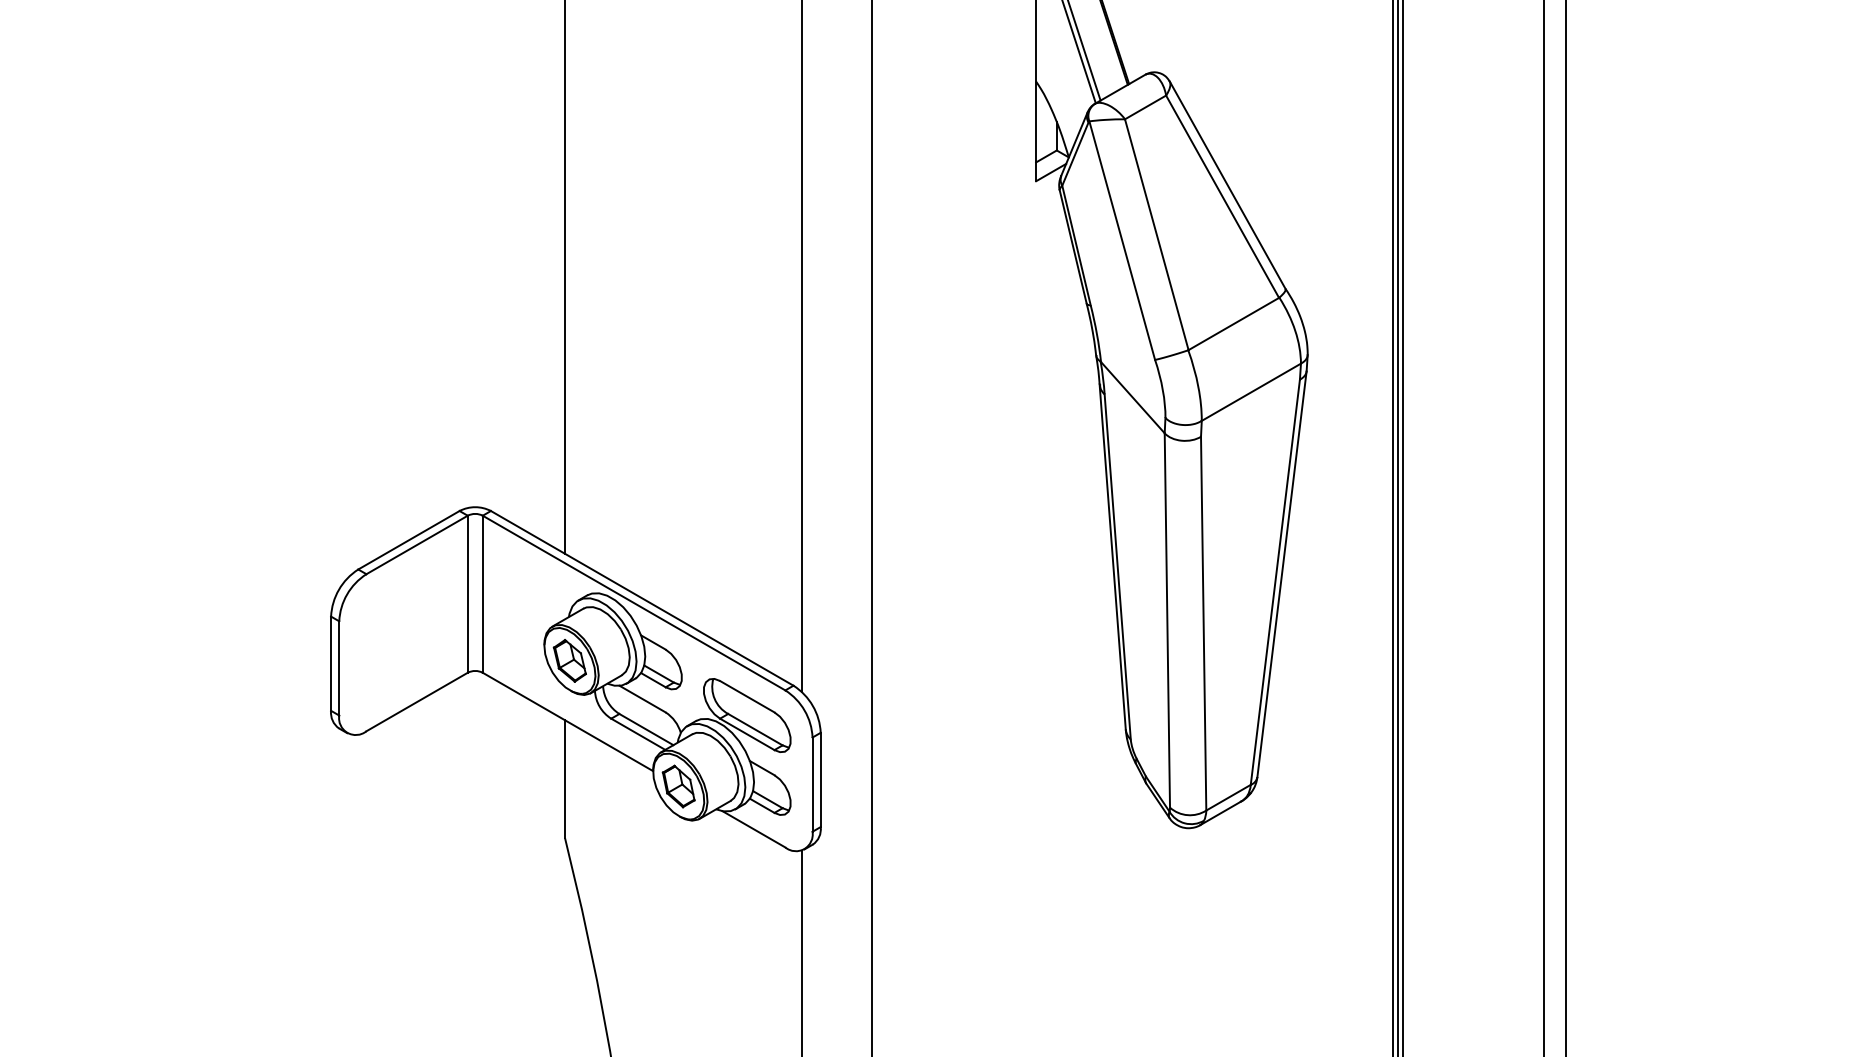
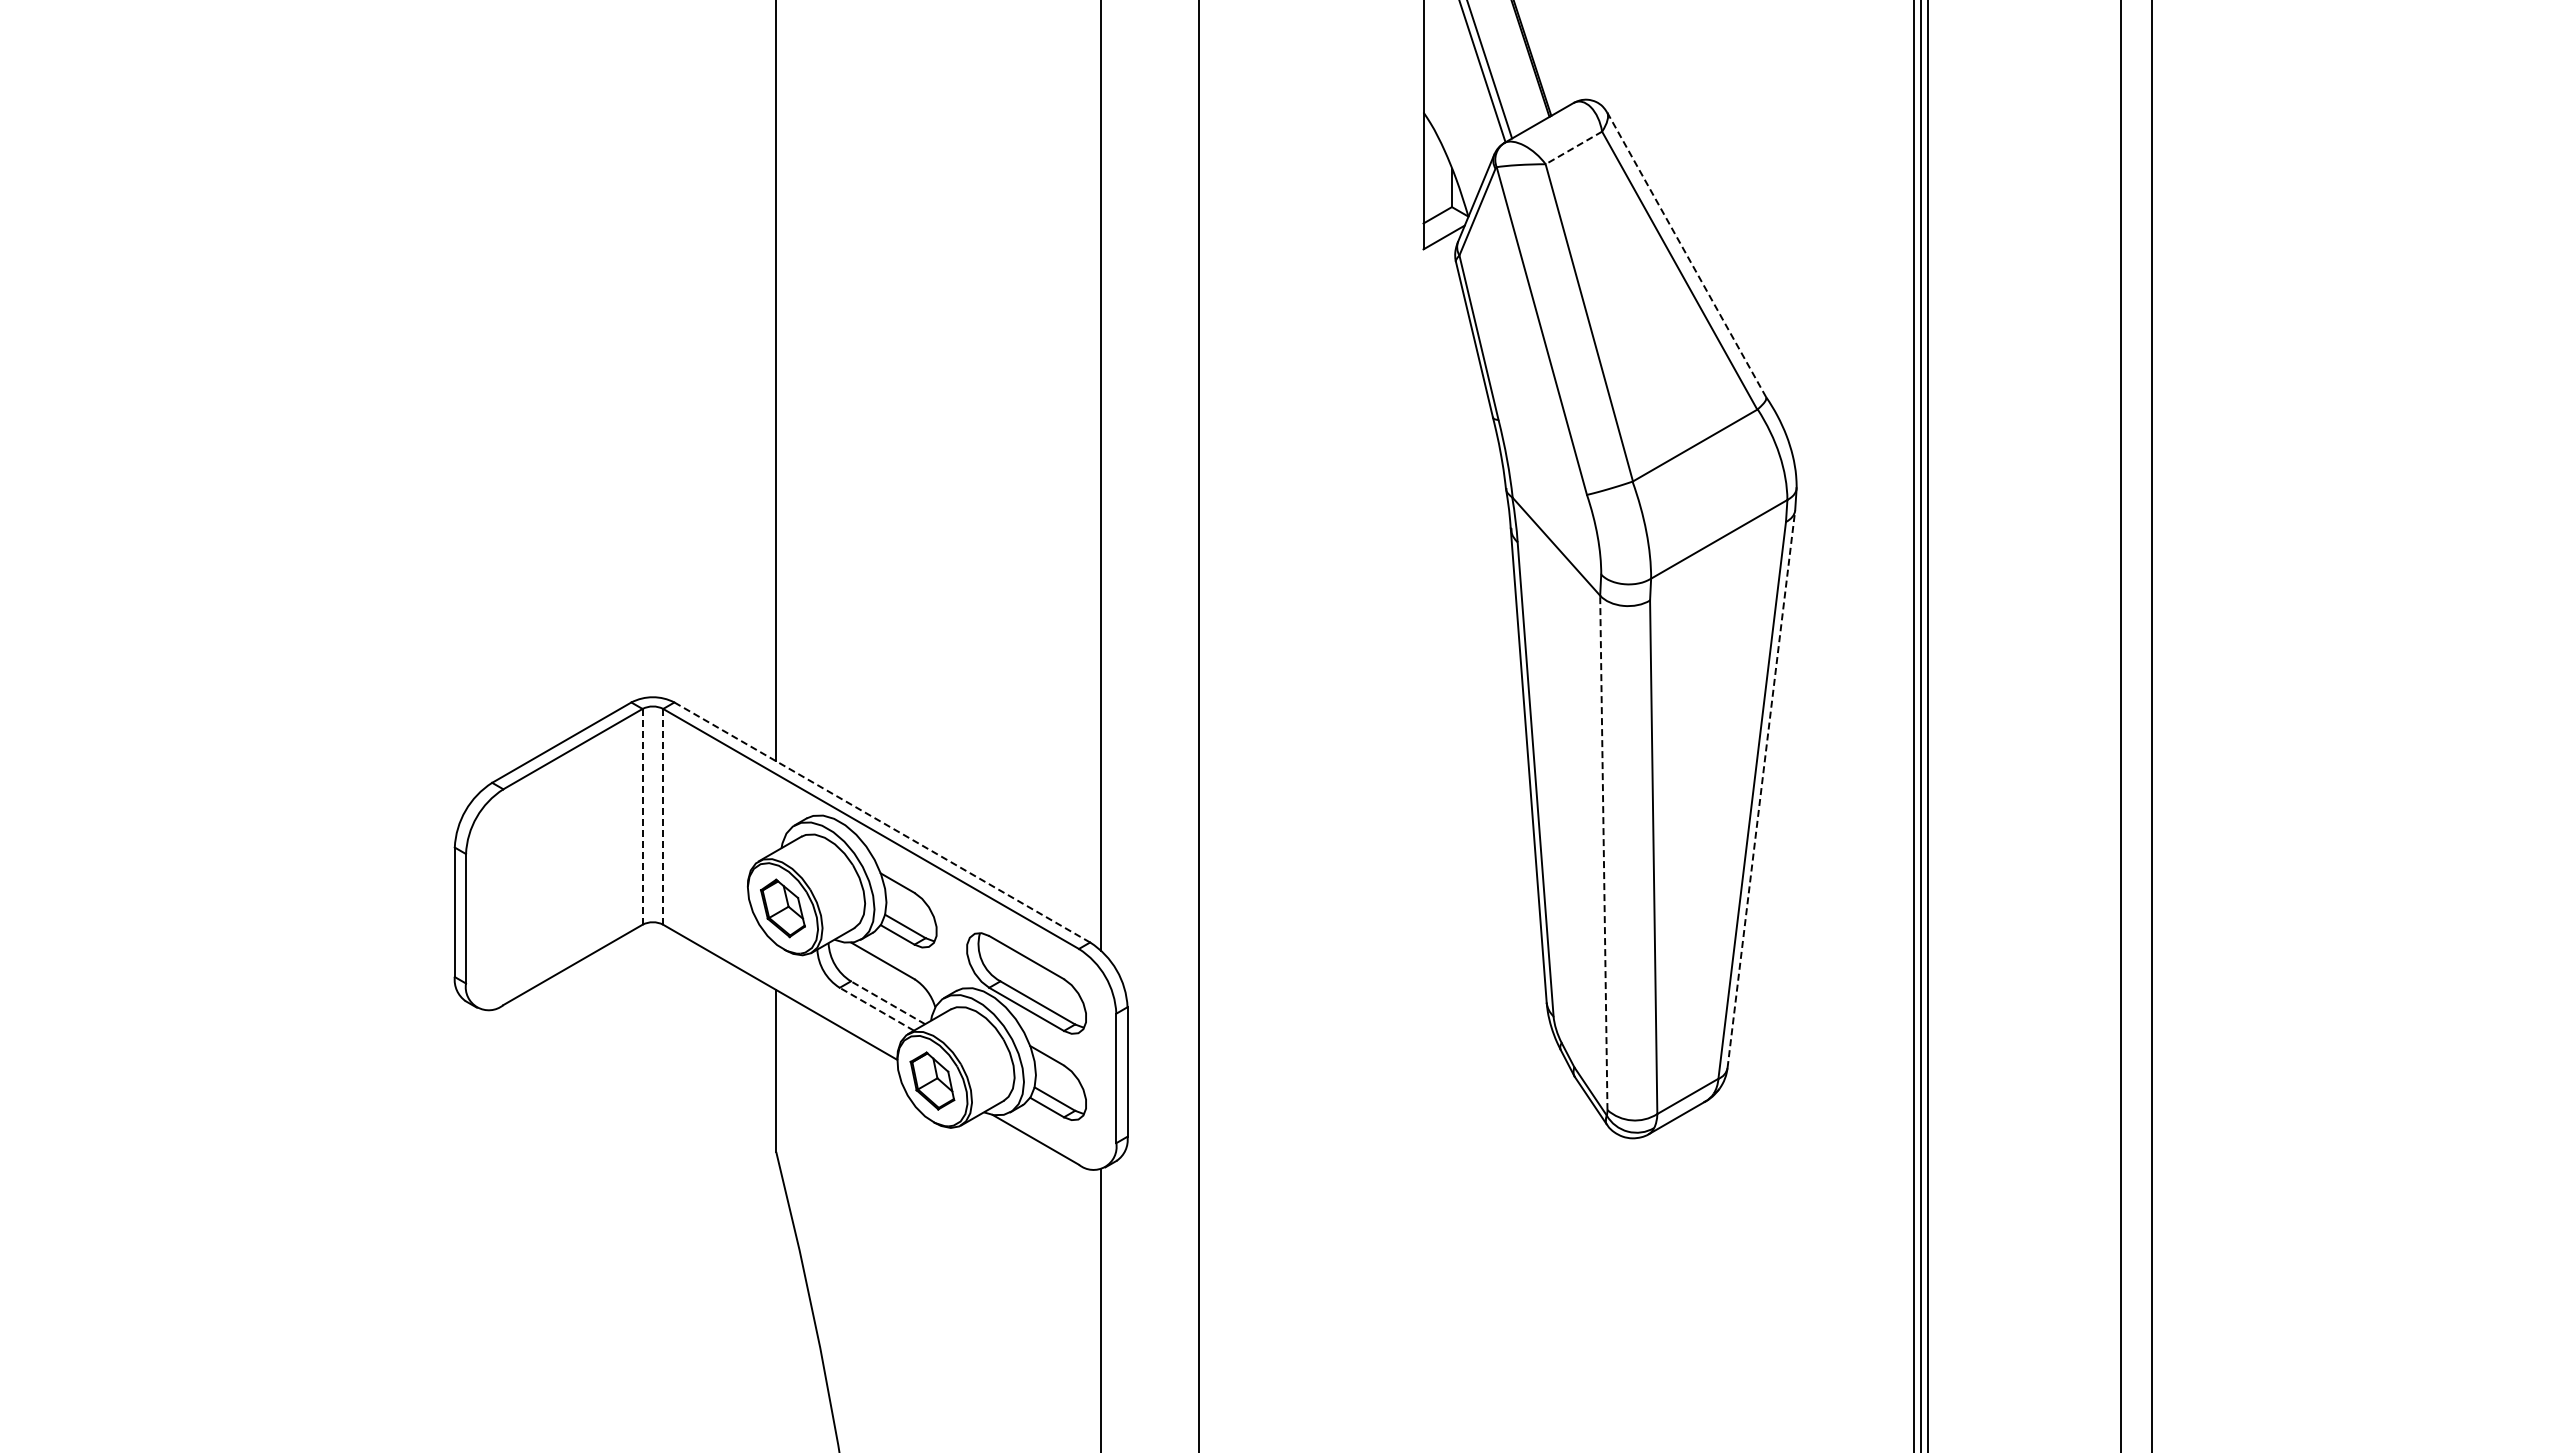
line: (1145, 107) -> (1573, 147), solid -> dashed
line: (1227, 184) -> (1686, 254), solid -> dashed
line: (1282, 574) -> (1761, 789), solid -> dashed
line: (467, 594) -> (642, 816), solid -> dashed
line: (482, 594) -> (663, 816), solid -> dashed
line: (641, 598) -> (881, 822), solid -> dashed
line: (1167, 620) -> (1603, 852), solid -> dashed
line: (646, 729) -> (888, 1002), solid -> dashed
line: (638, 734) -> (876, 1009), solid -> dashed

